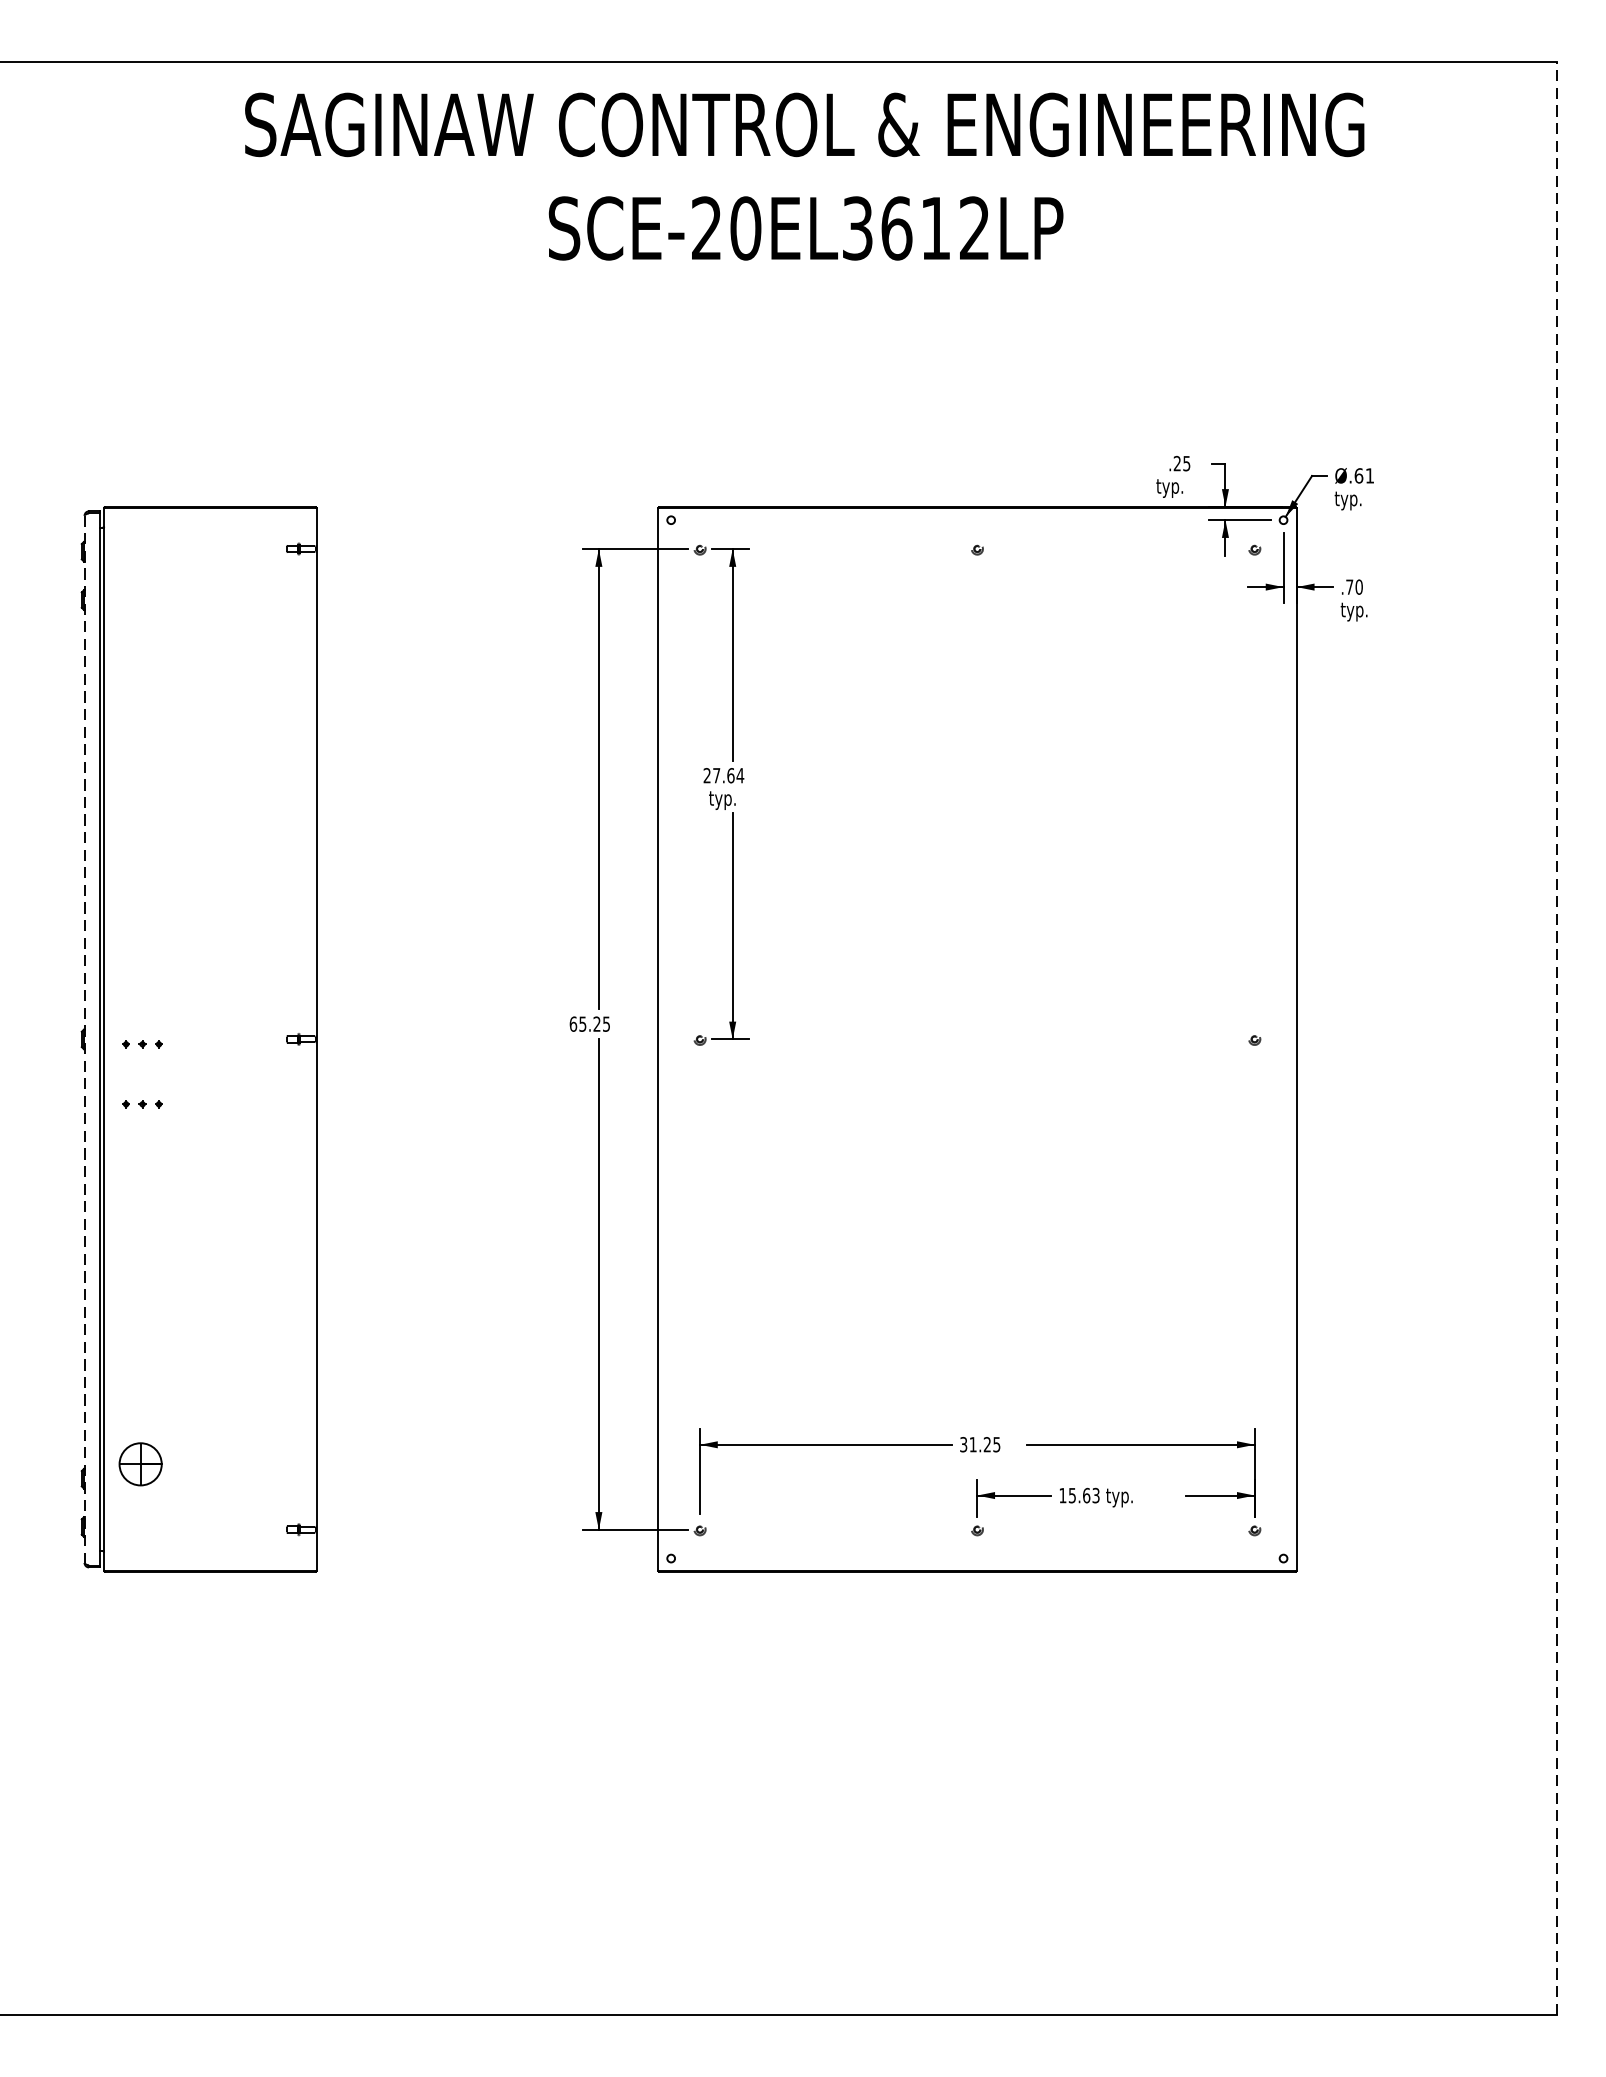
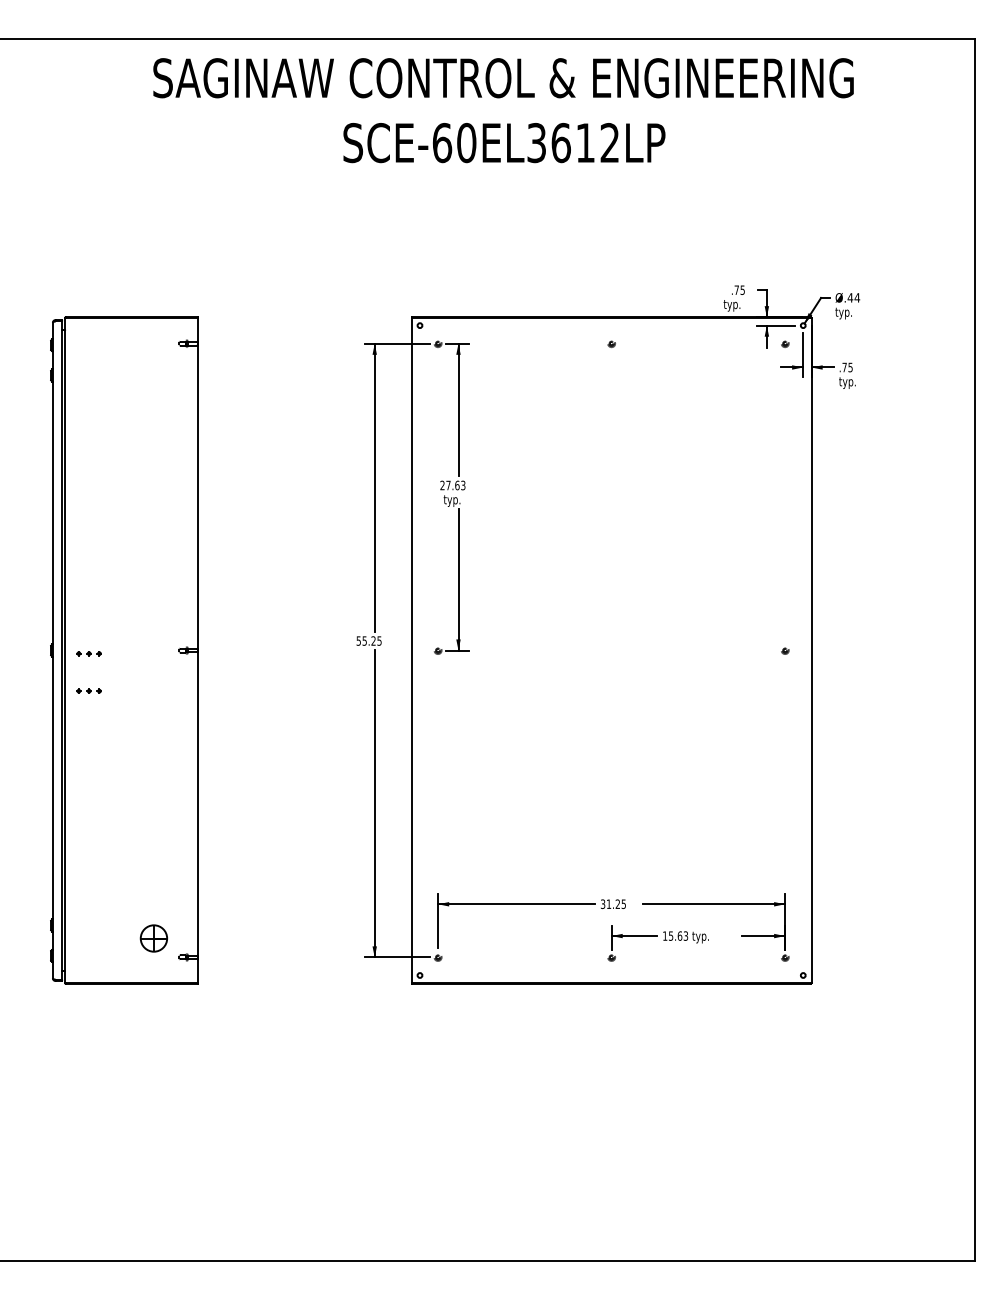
text: (707, 227) -> (442, 142), SCE-20EL3612LP -> SCE-60EL3612LP
text: (1176, 462) -> (736, 289), .25 -> .75
text: (1363, 475) -> (853, 297), Ø.61 -> Ø.44
text: (1359, 587) -> (850, 367), .70 -> .75
text: (739, 775) -> (462, 485), 27.64 -> 27.63
text: (572, 1023) -> (358, 640), 65.25 -> 55.25
line: (83, 1039) -> (52, 650), dashed -> solid
line: (1557, 1039) -> (974, 650), dashed -> solid
part: (139, 1464) -> (153, 938), moved

